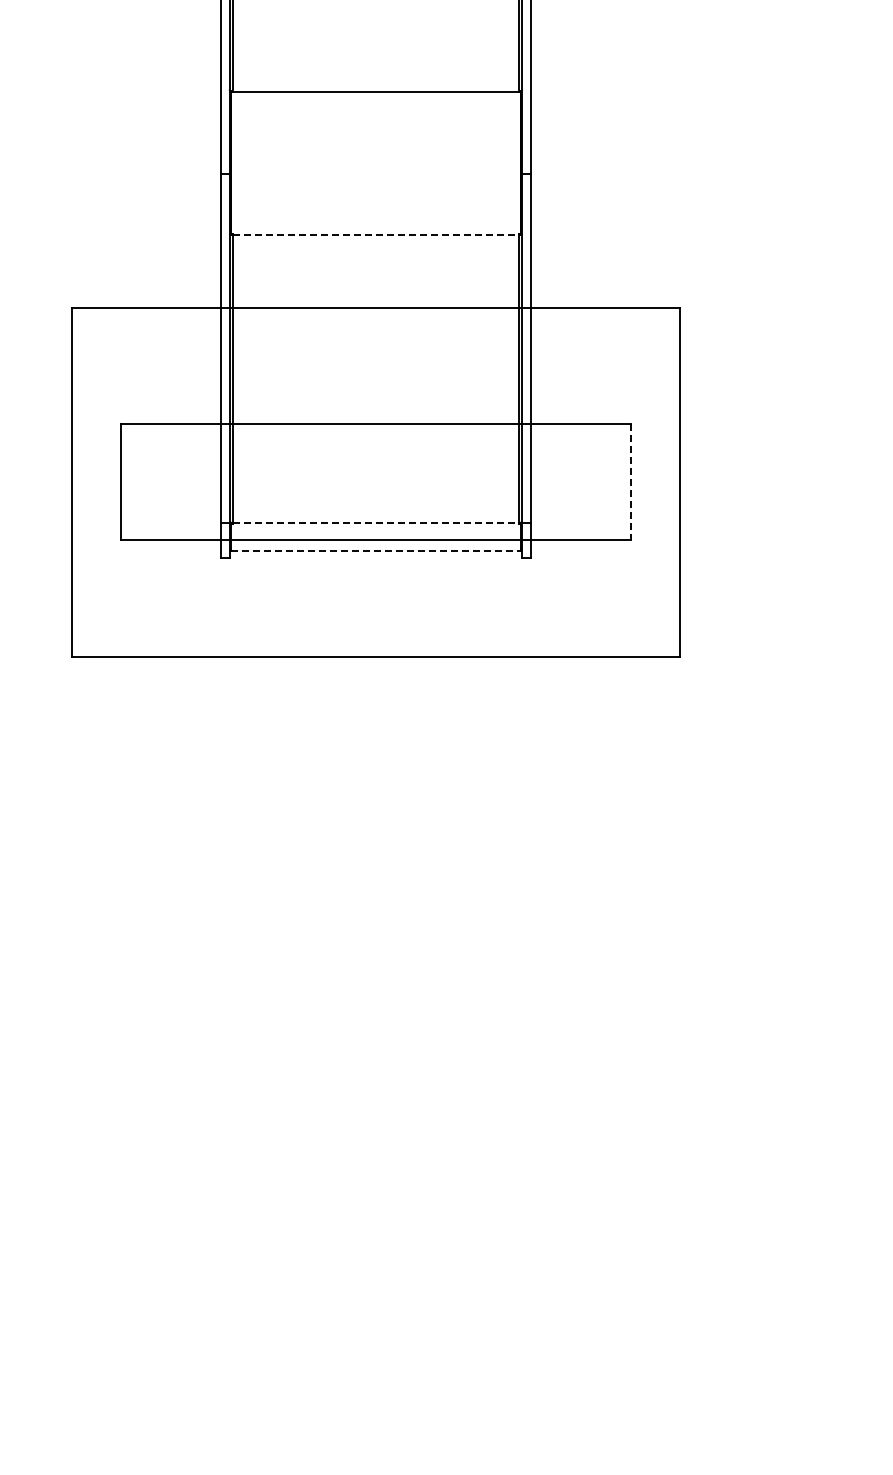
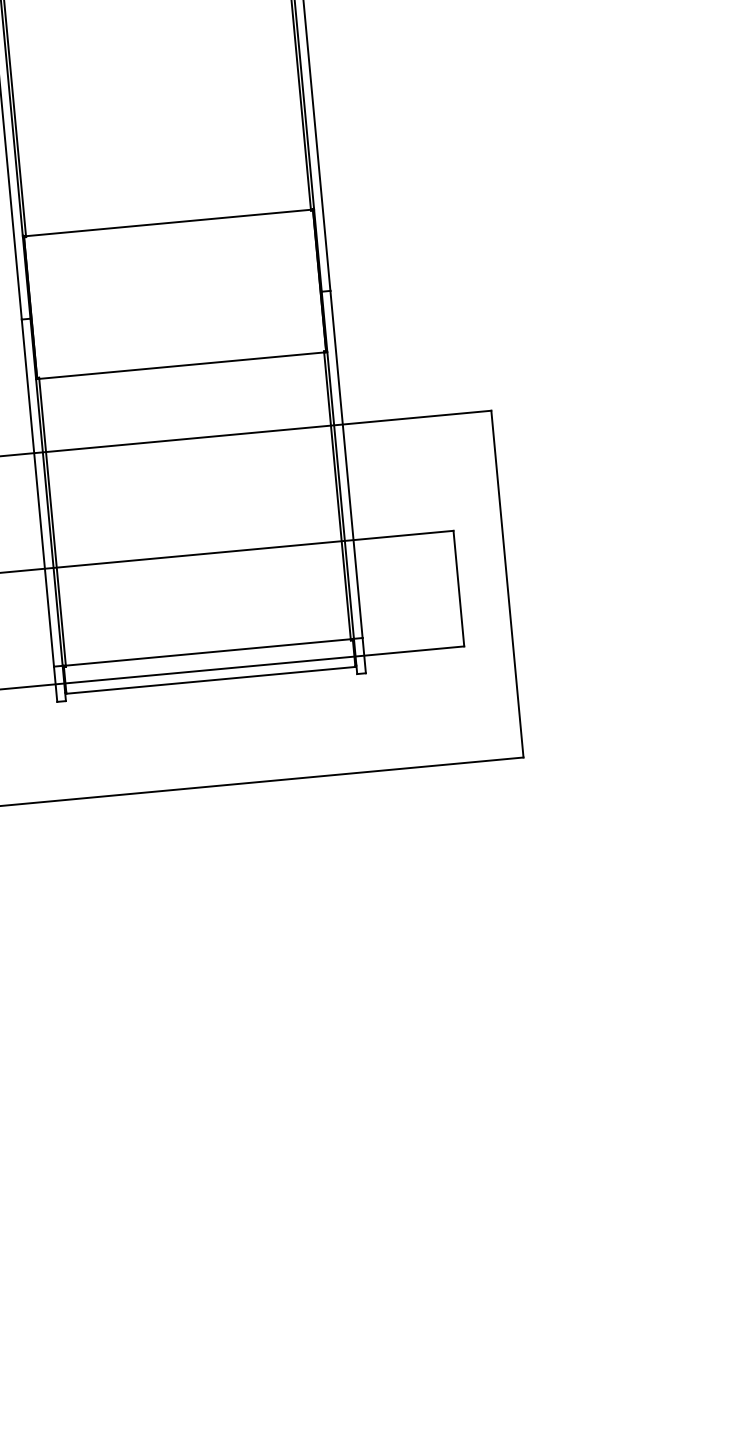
line: (376, 234) -> (182, 365), dashed -> solid
line: (631, 482) -> (459, 588), dashed -> solid
line: (376, 522) -> (208, 652), dashed -> solid
line: (376, 550) -> (211, 679), dashed -> solid

